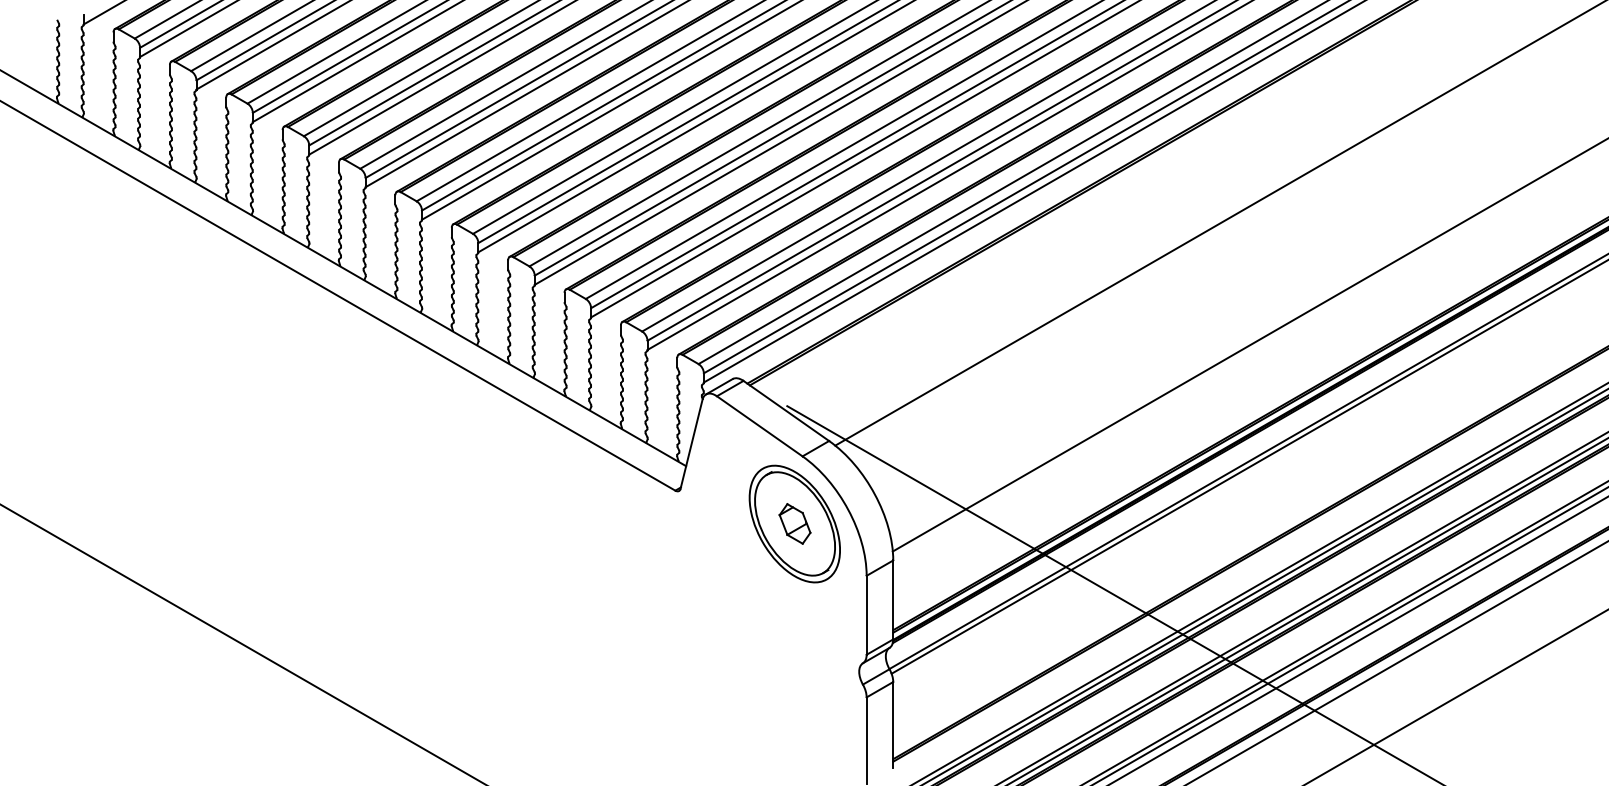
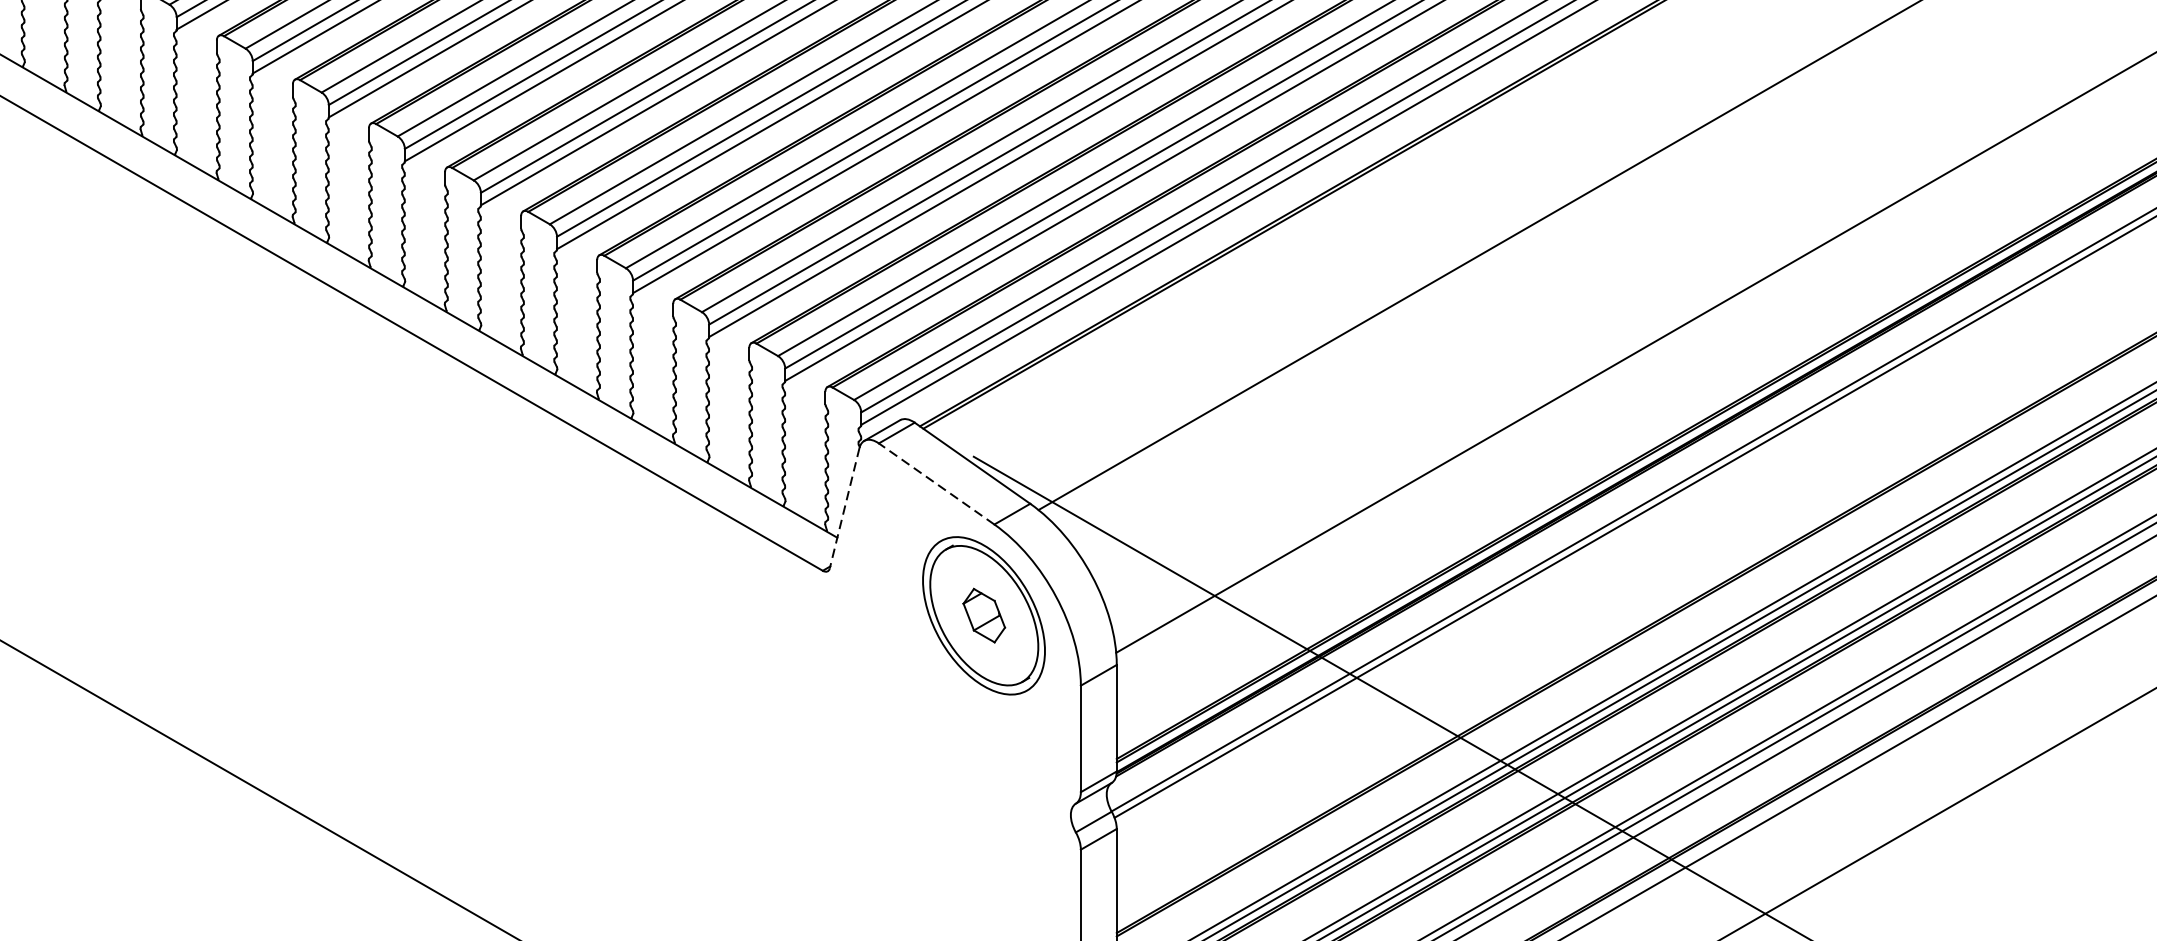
line: (759, 426) -> (936, 484), solid -> dashed
line: (691, 444) -> (844, 508), solid -> dashed

